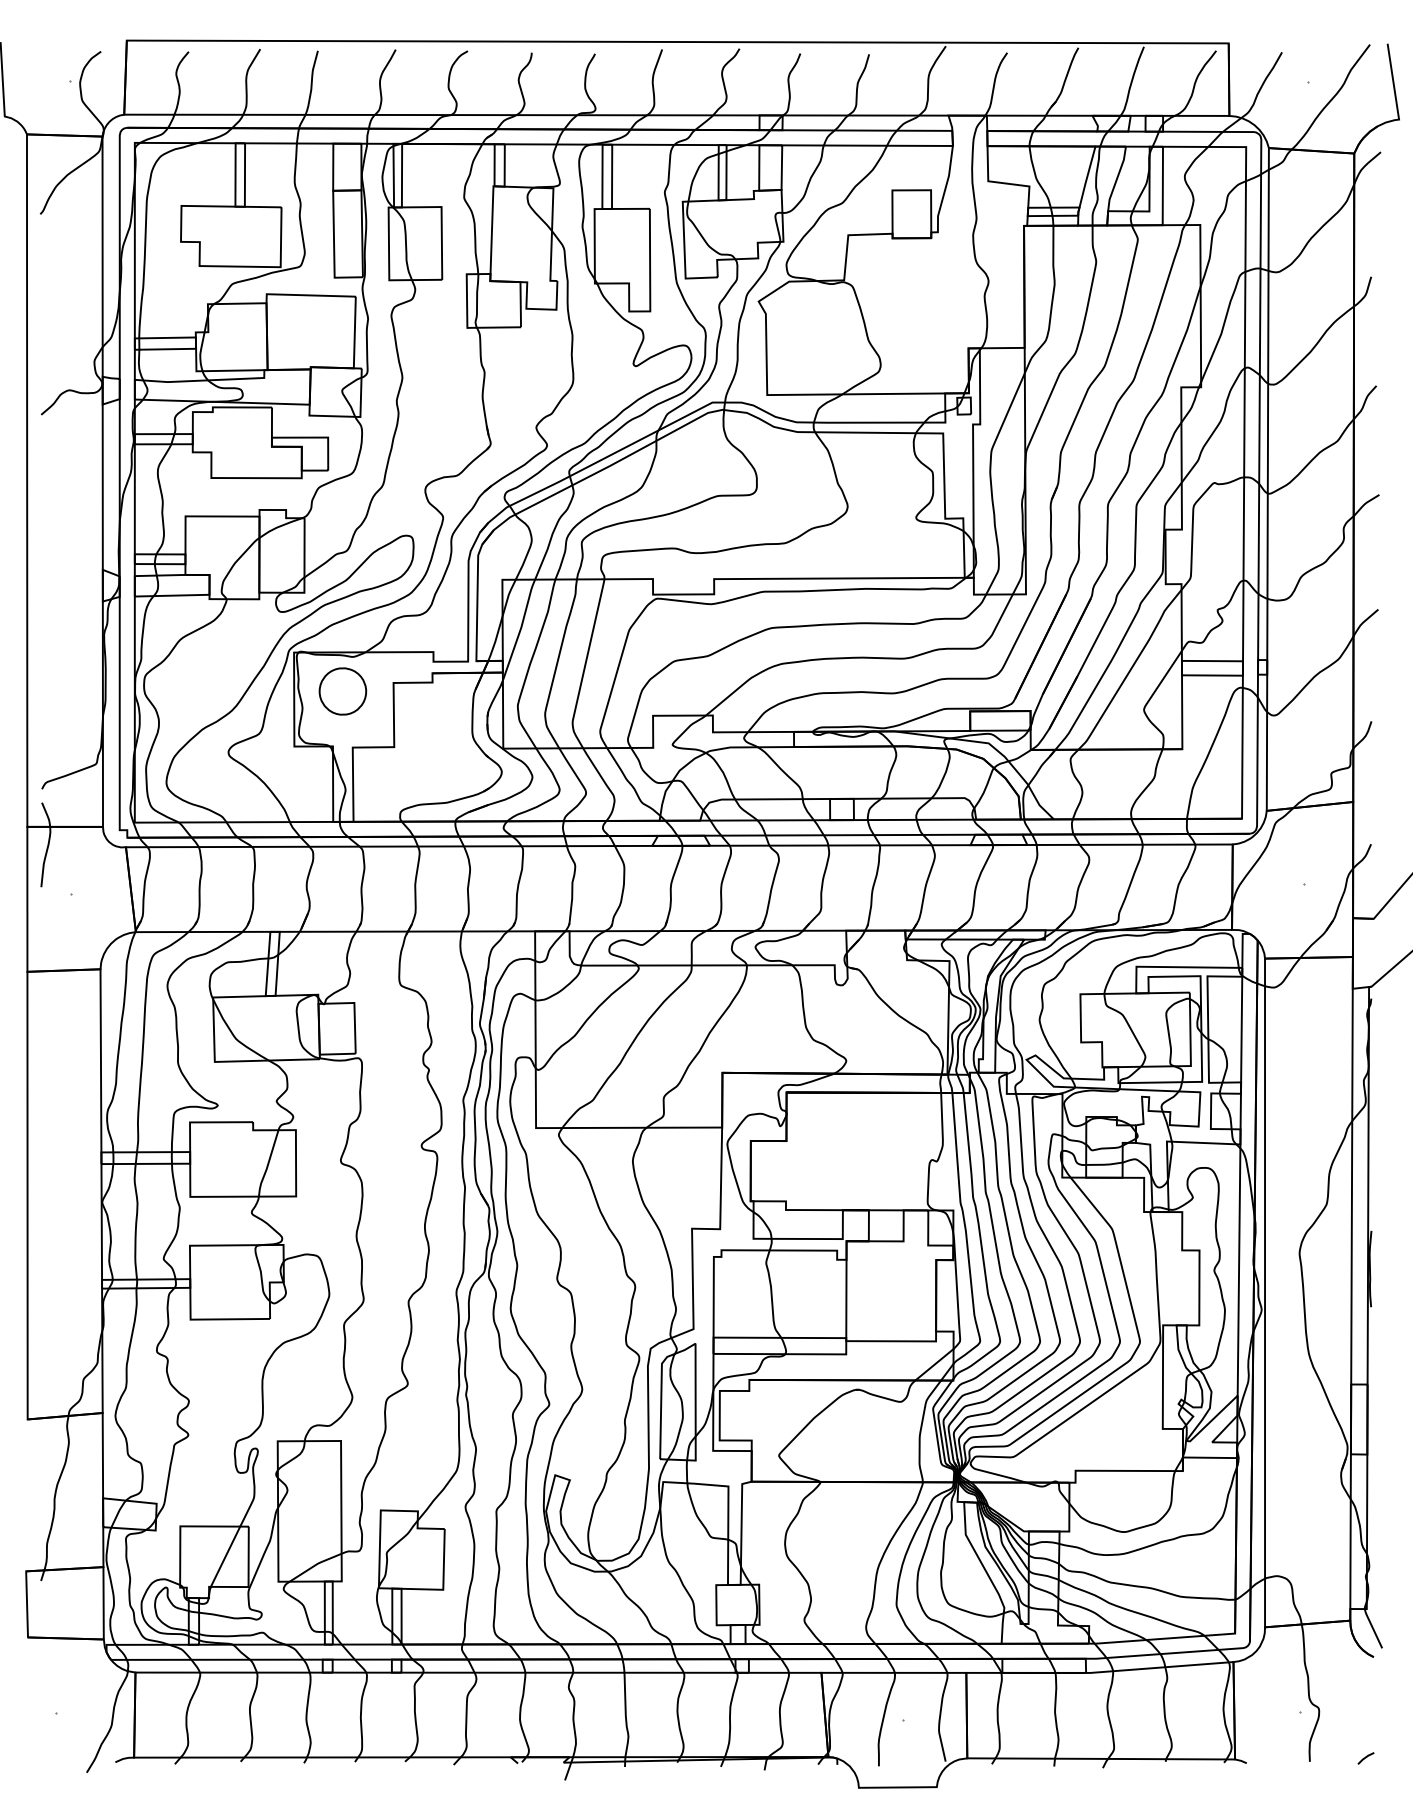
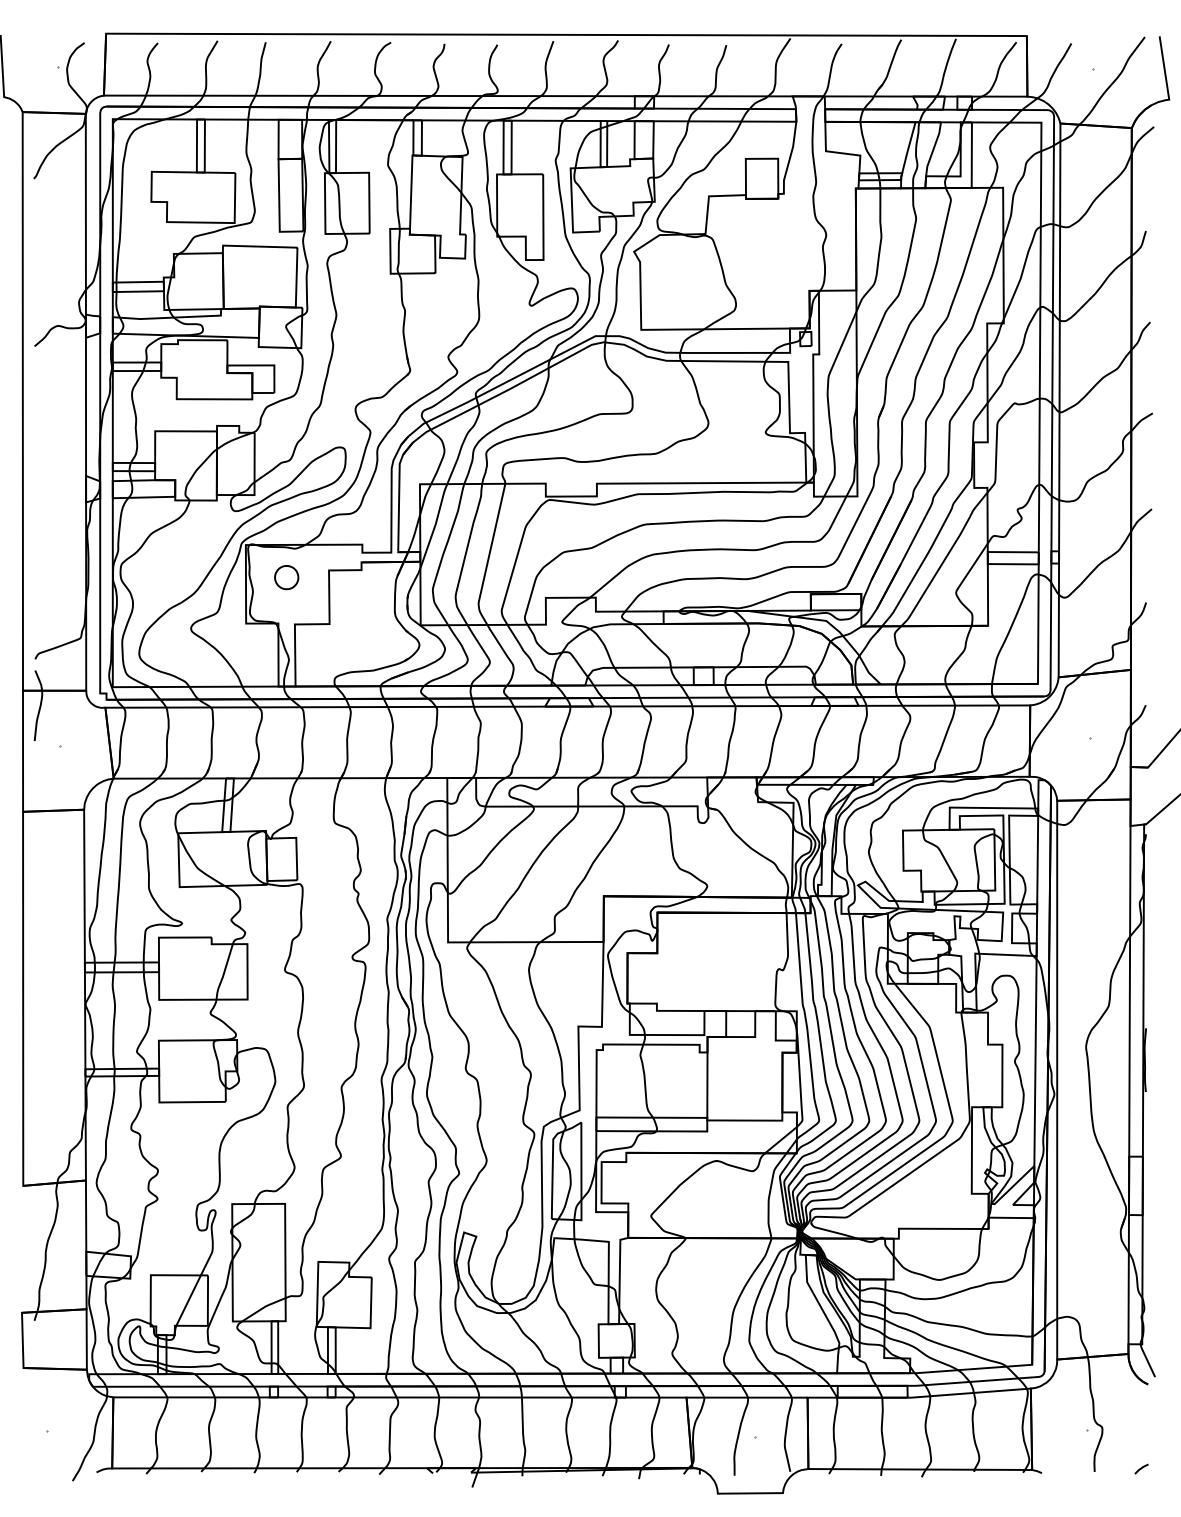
part: (342, 691) -> (286, 577), size x0.6

